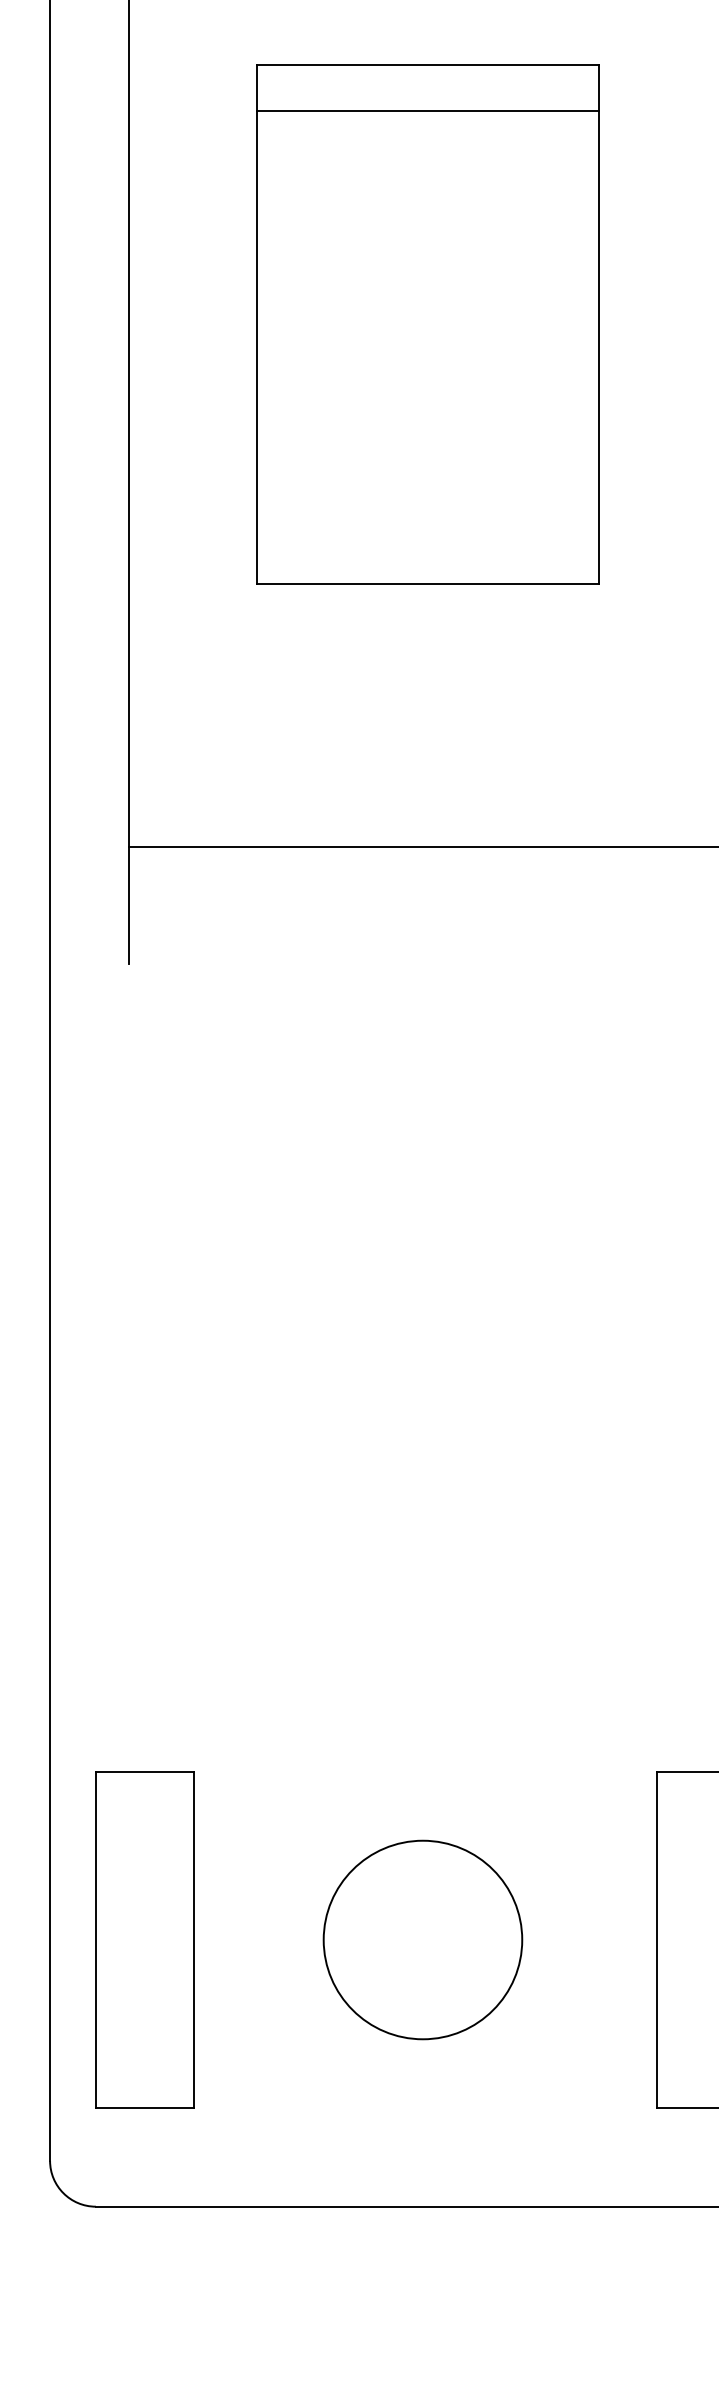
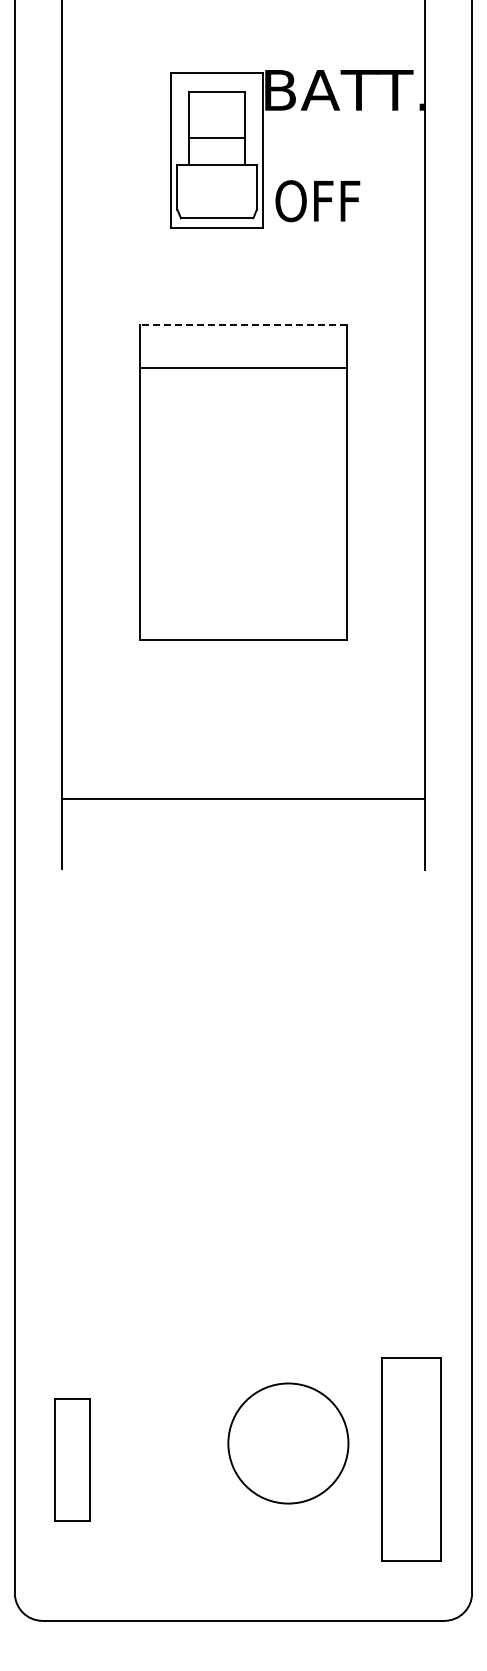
line: (428, 65) -> (243, 325), solid -> dashed
line: (428, 111) -> (243, 368), moved
part: (145, 1939) -> (72, 1459), size x0.6
circle: (423, 1939) -> (288, 1443), moved

